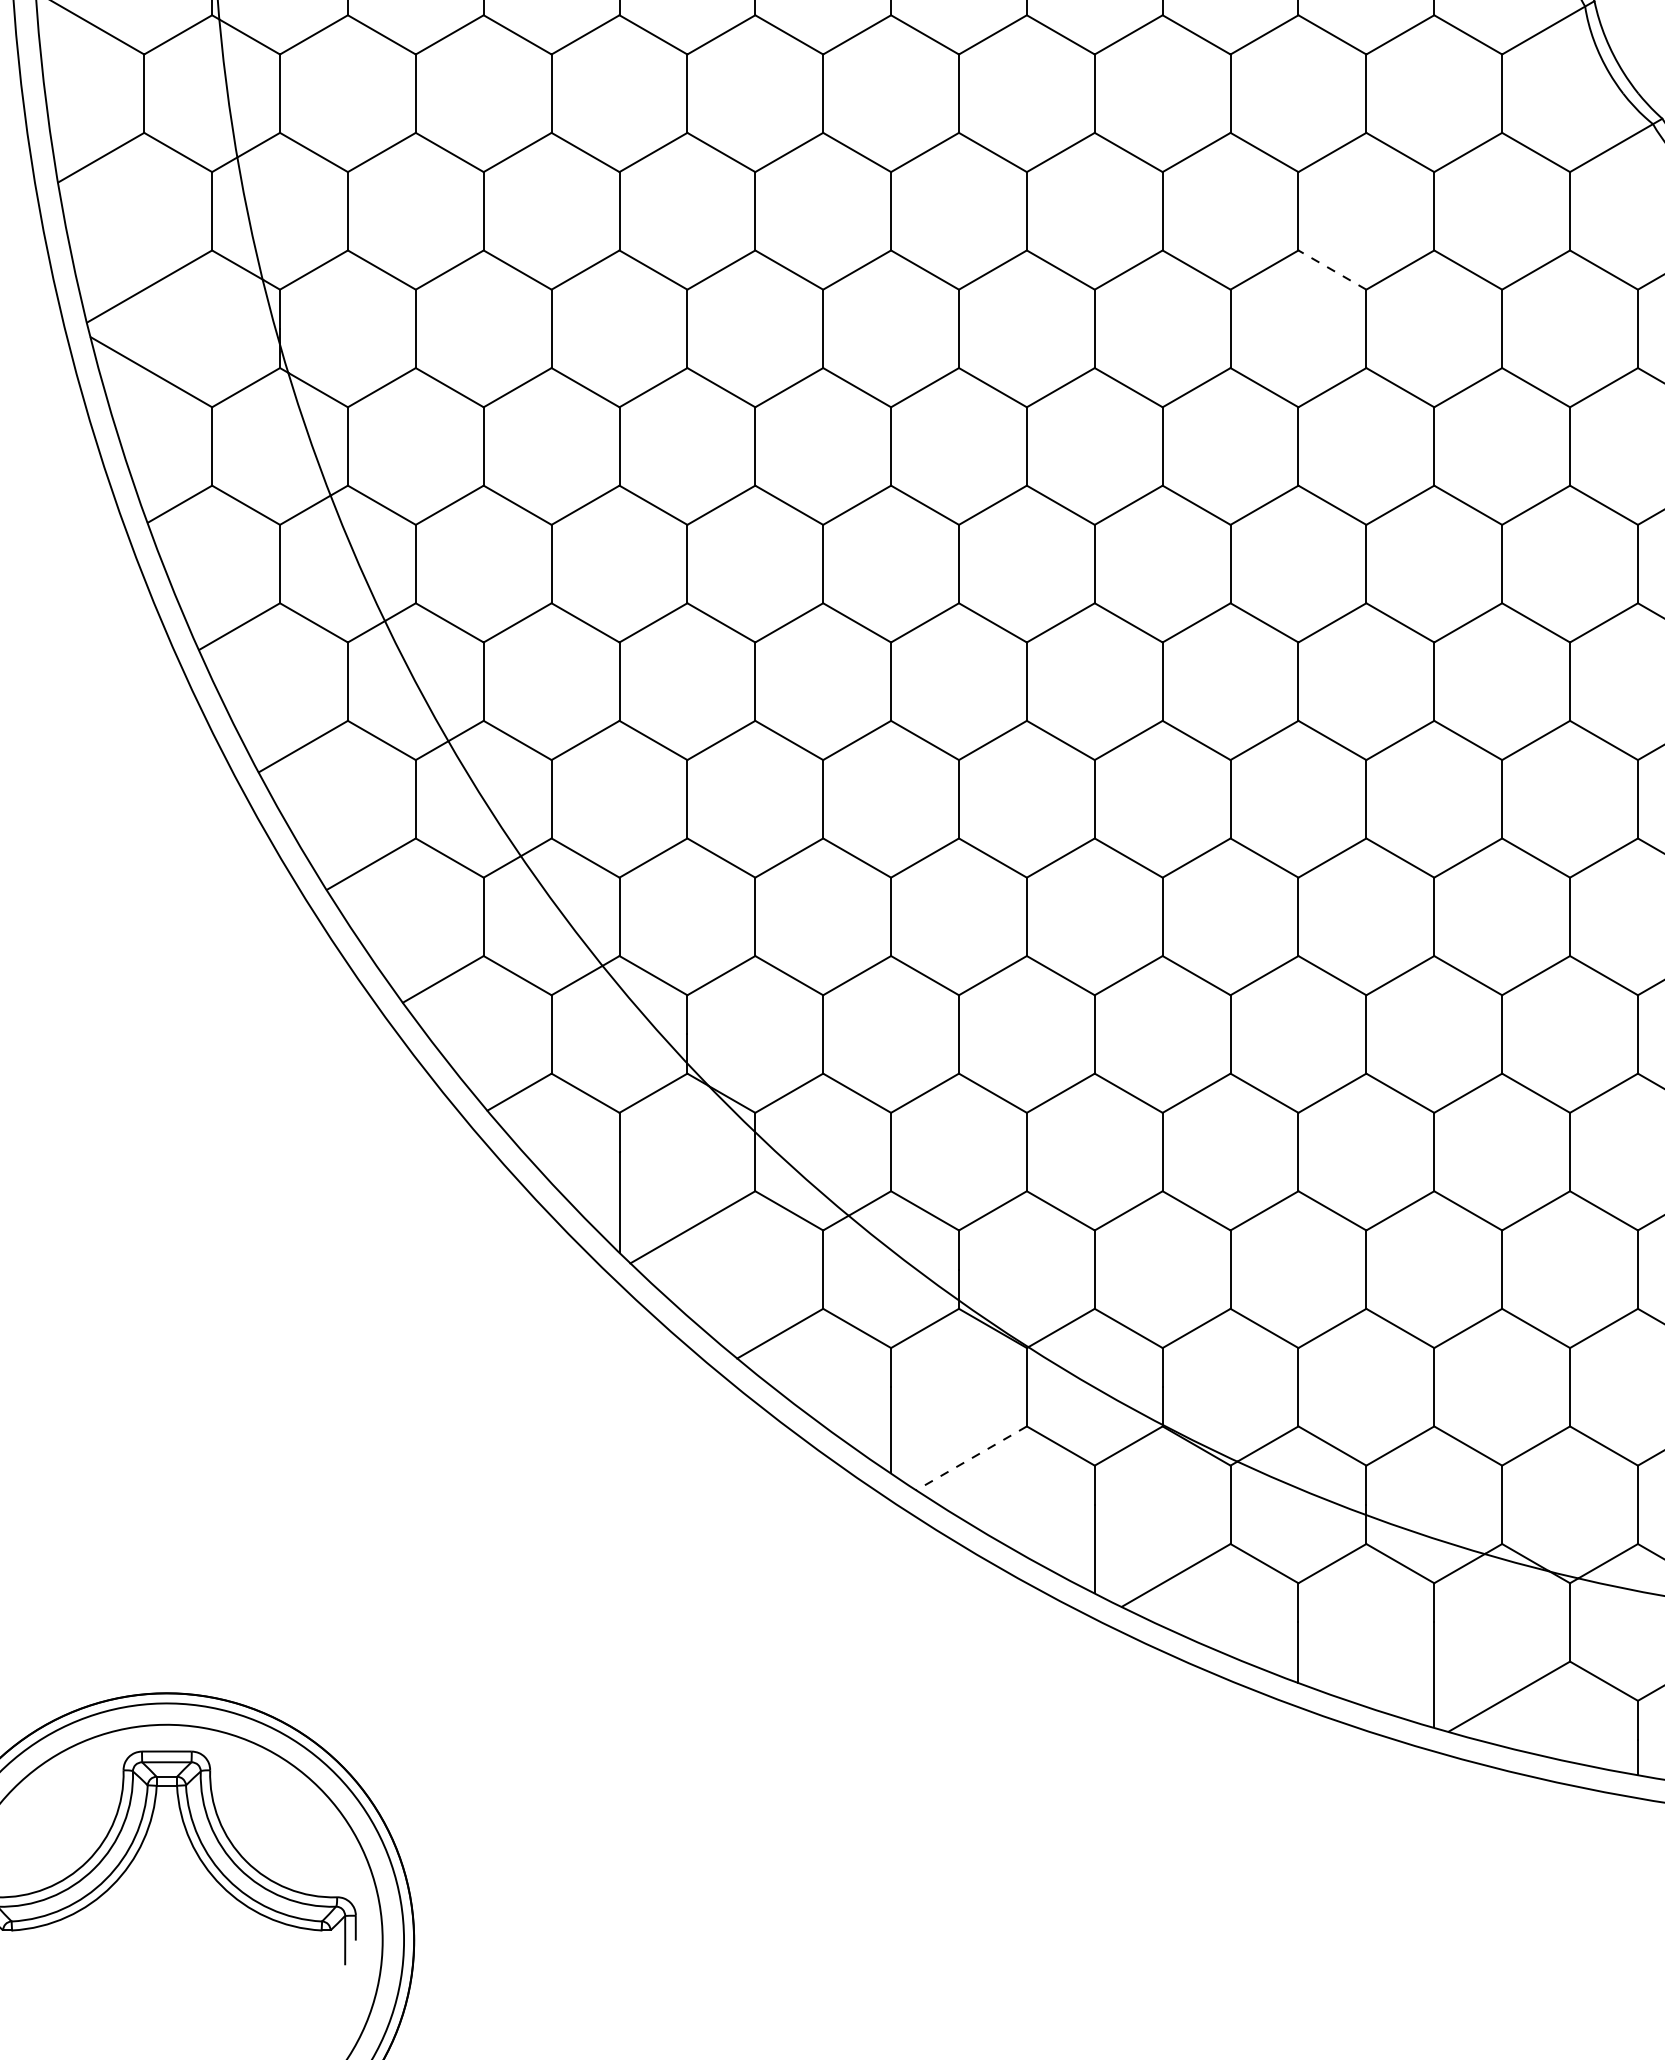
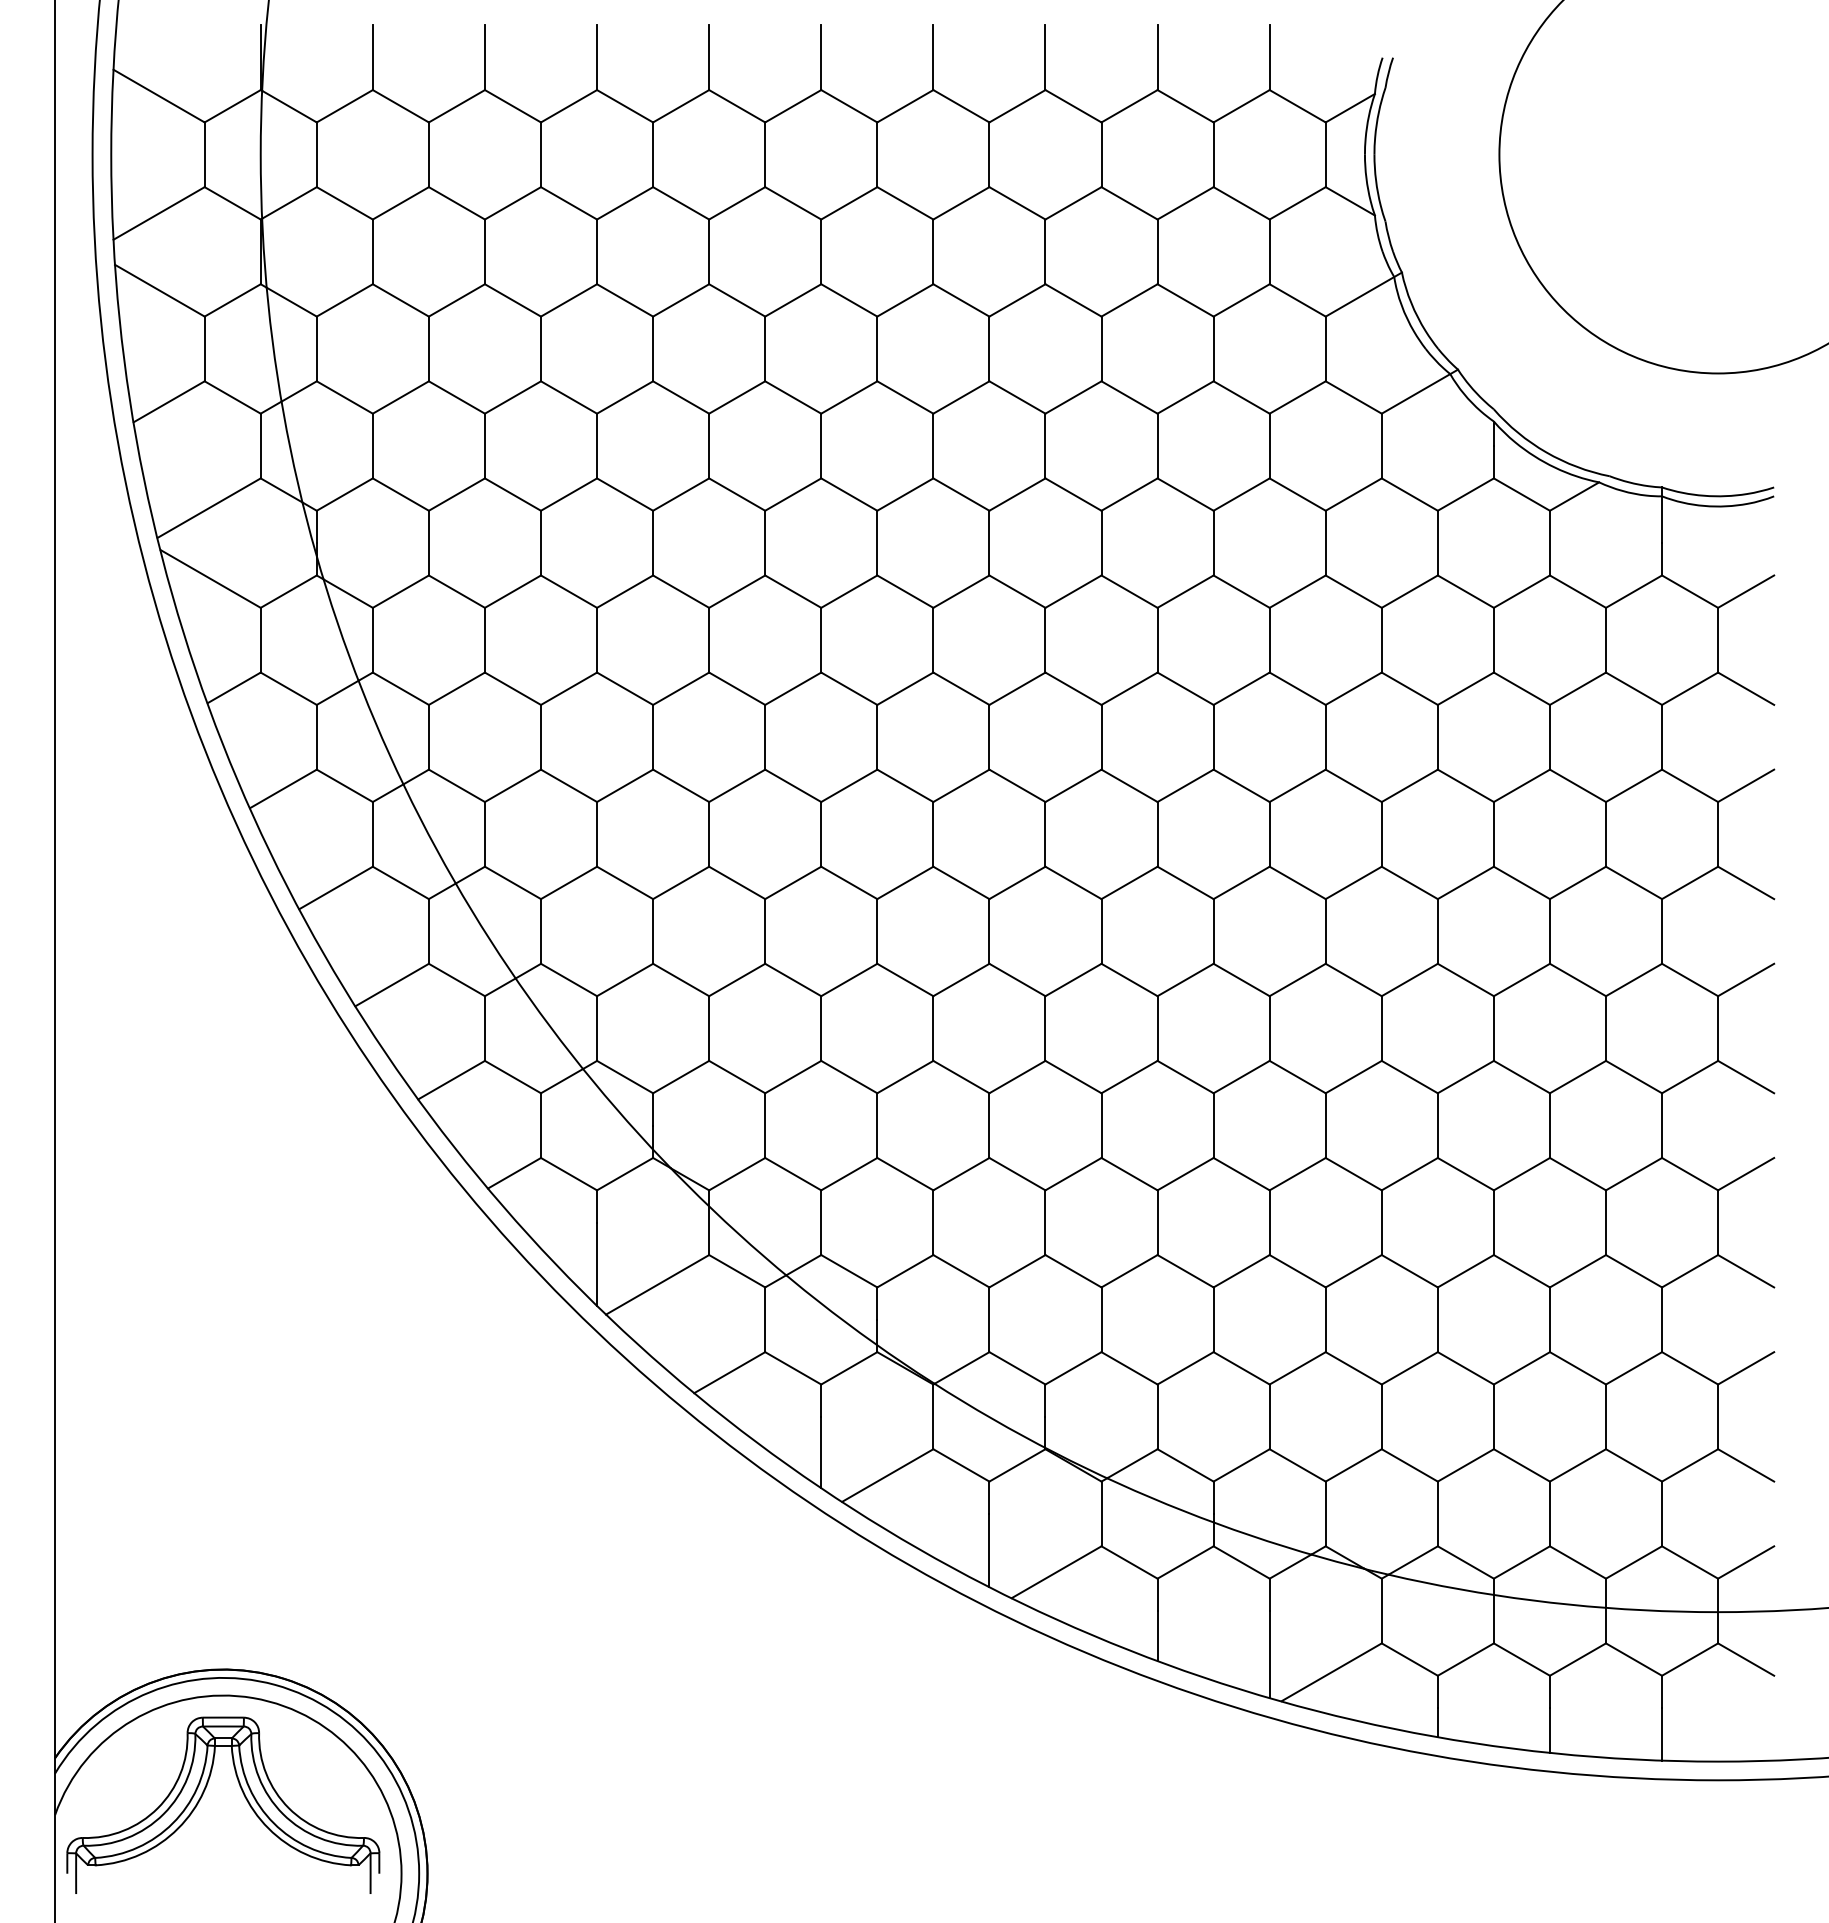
line: (1332, 269) -> (1185, 494), dashed -> solid
line: (971, 1458) -> (887, 1475), dashed -> solid

